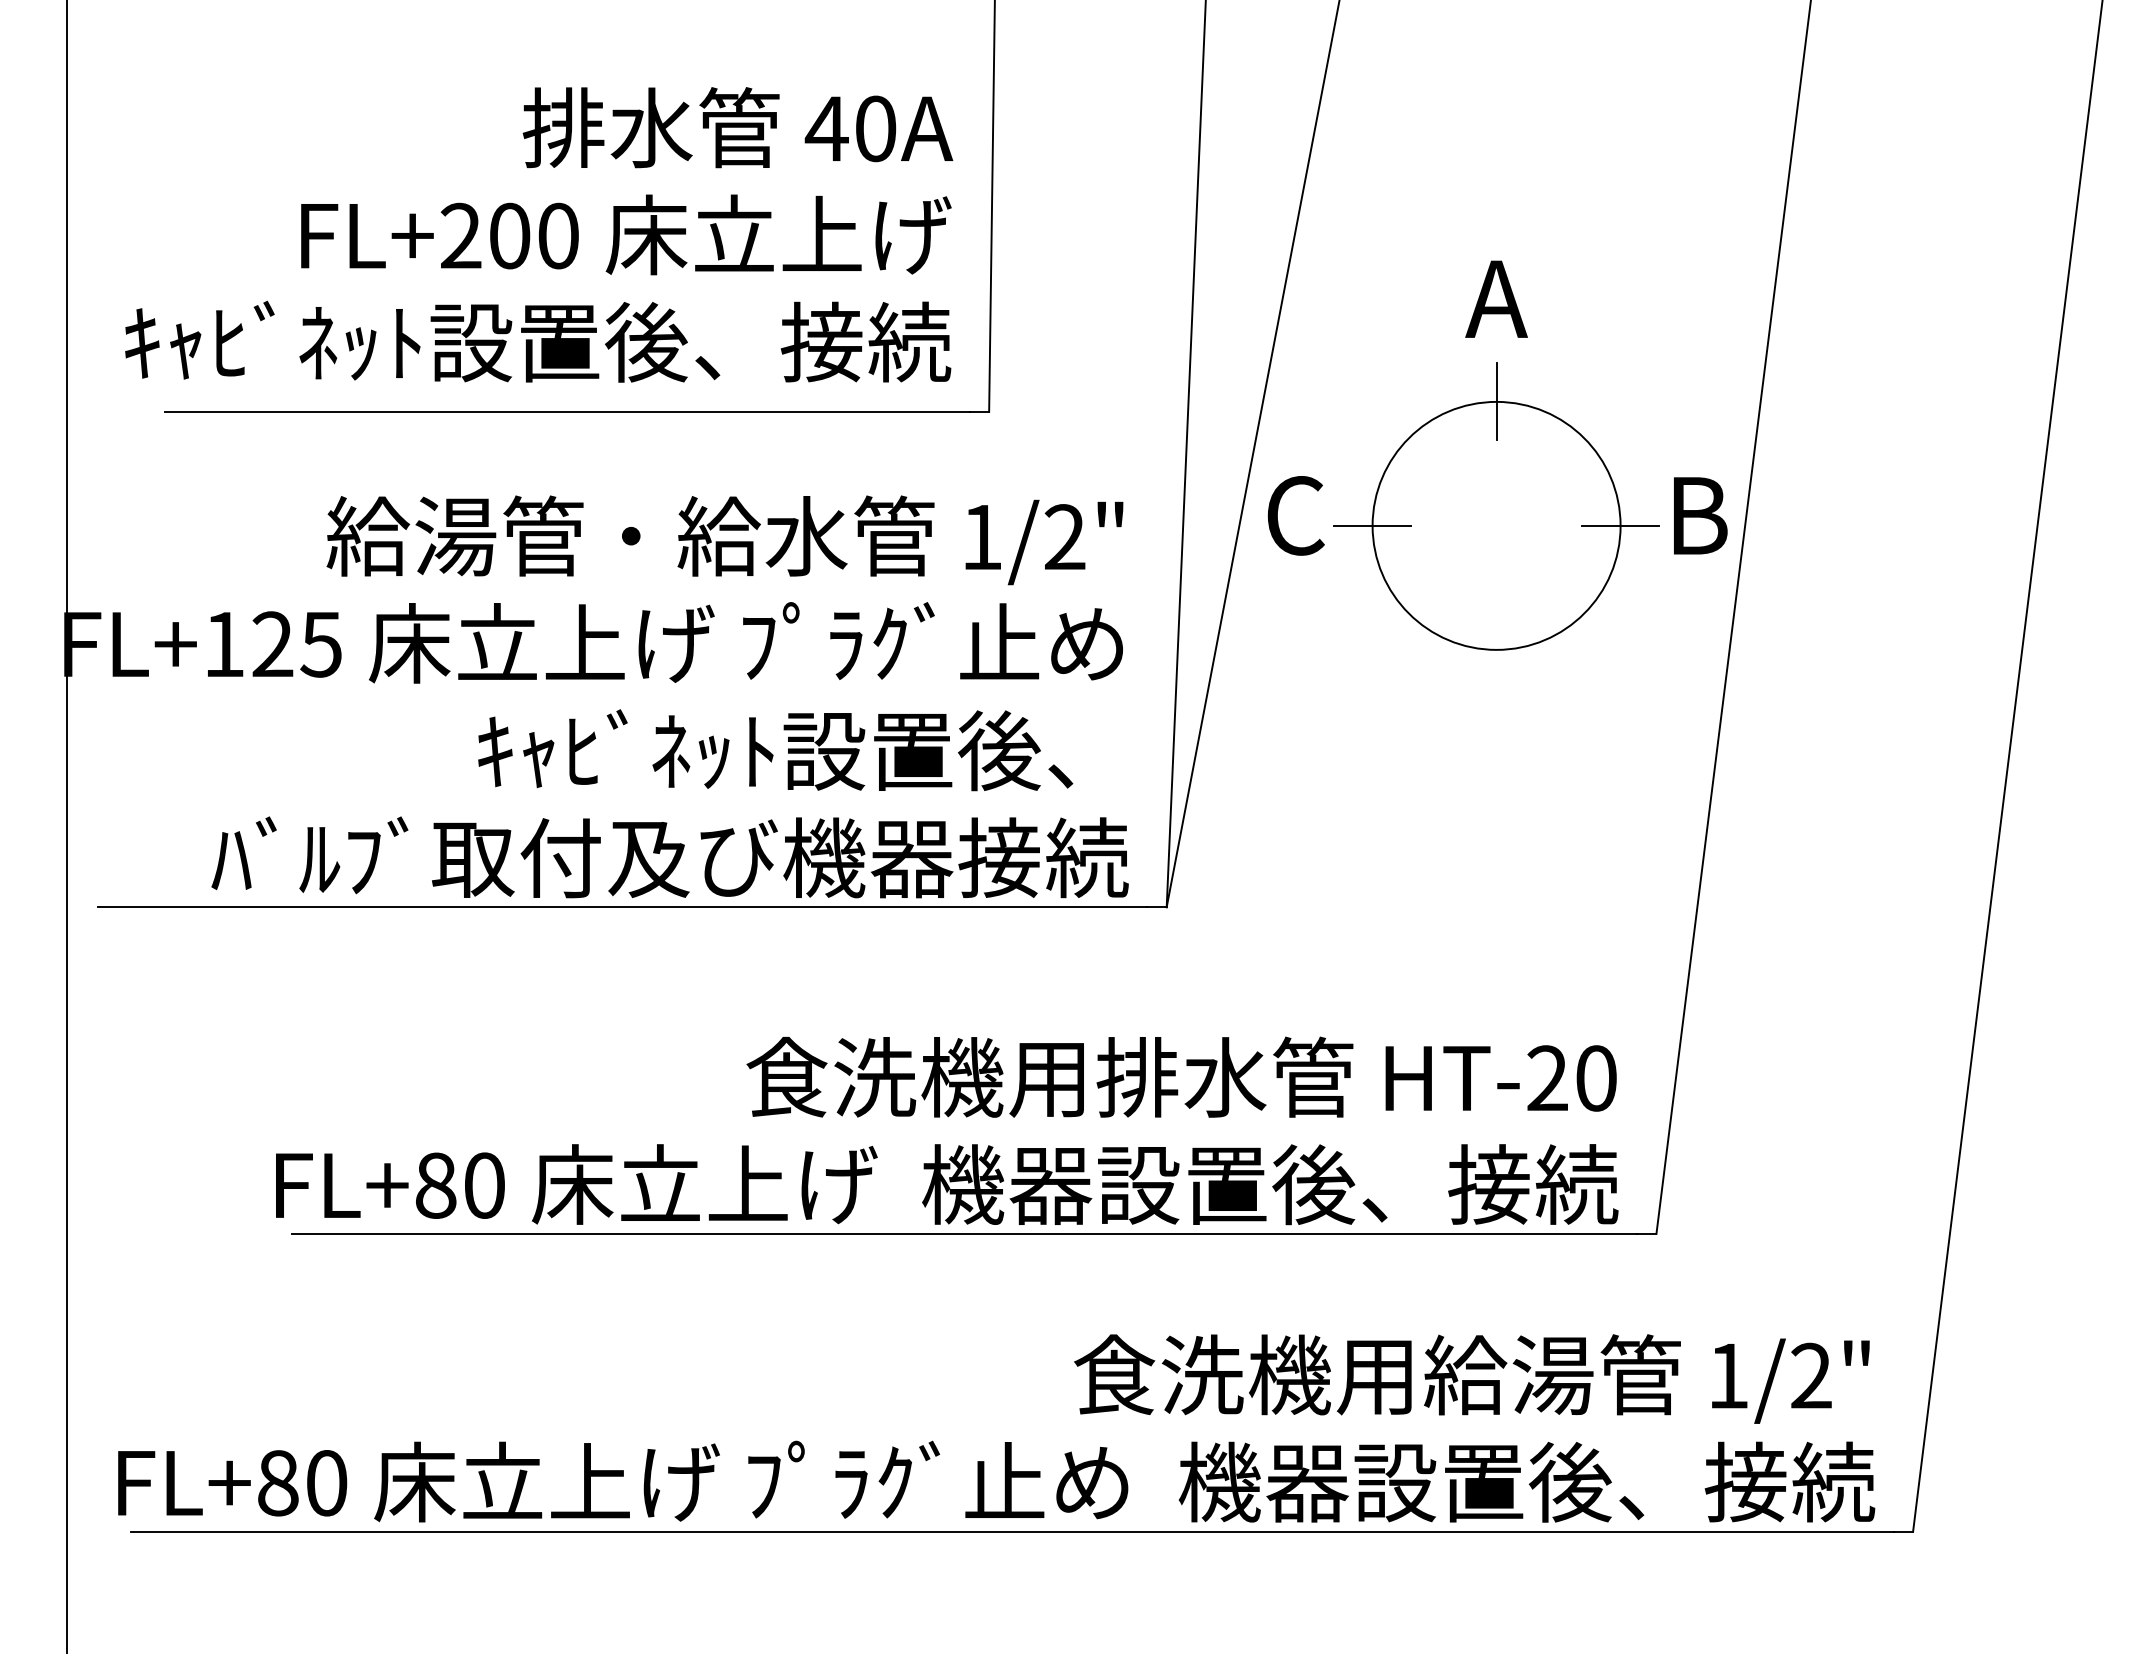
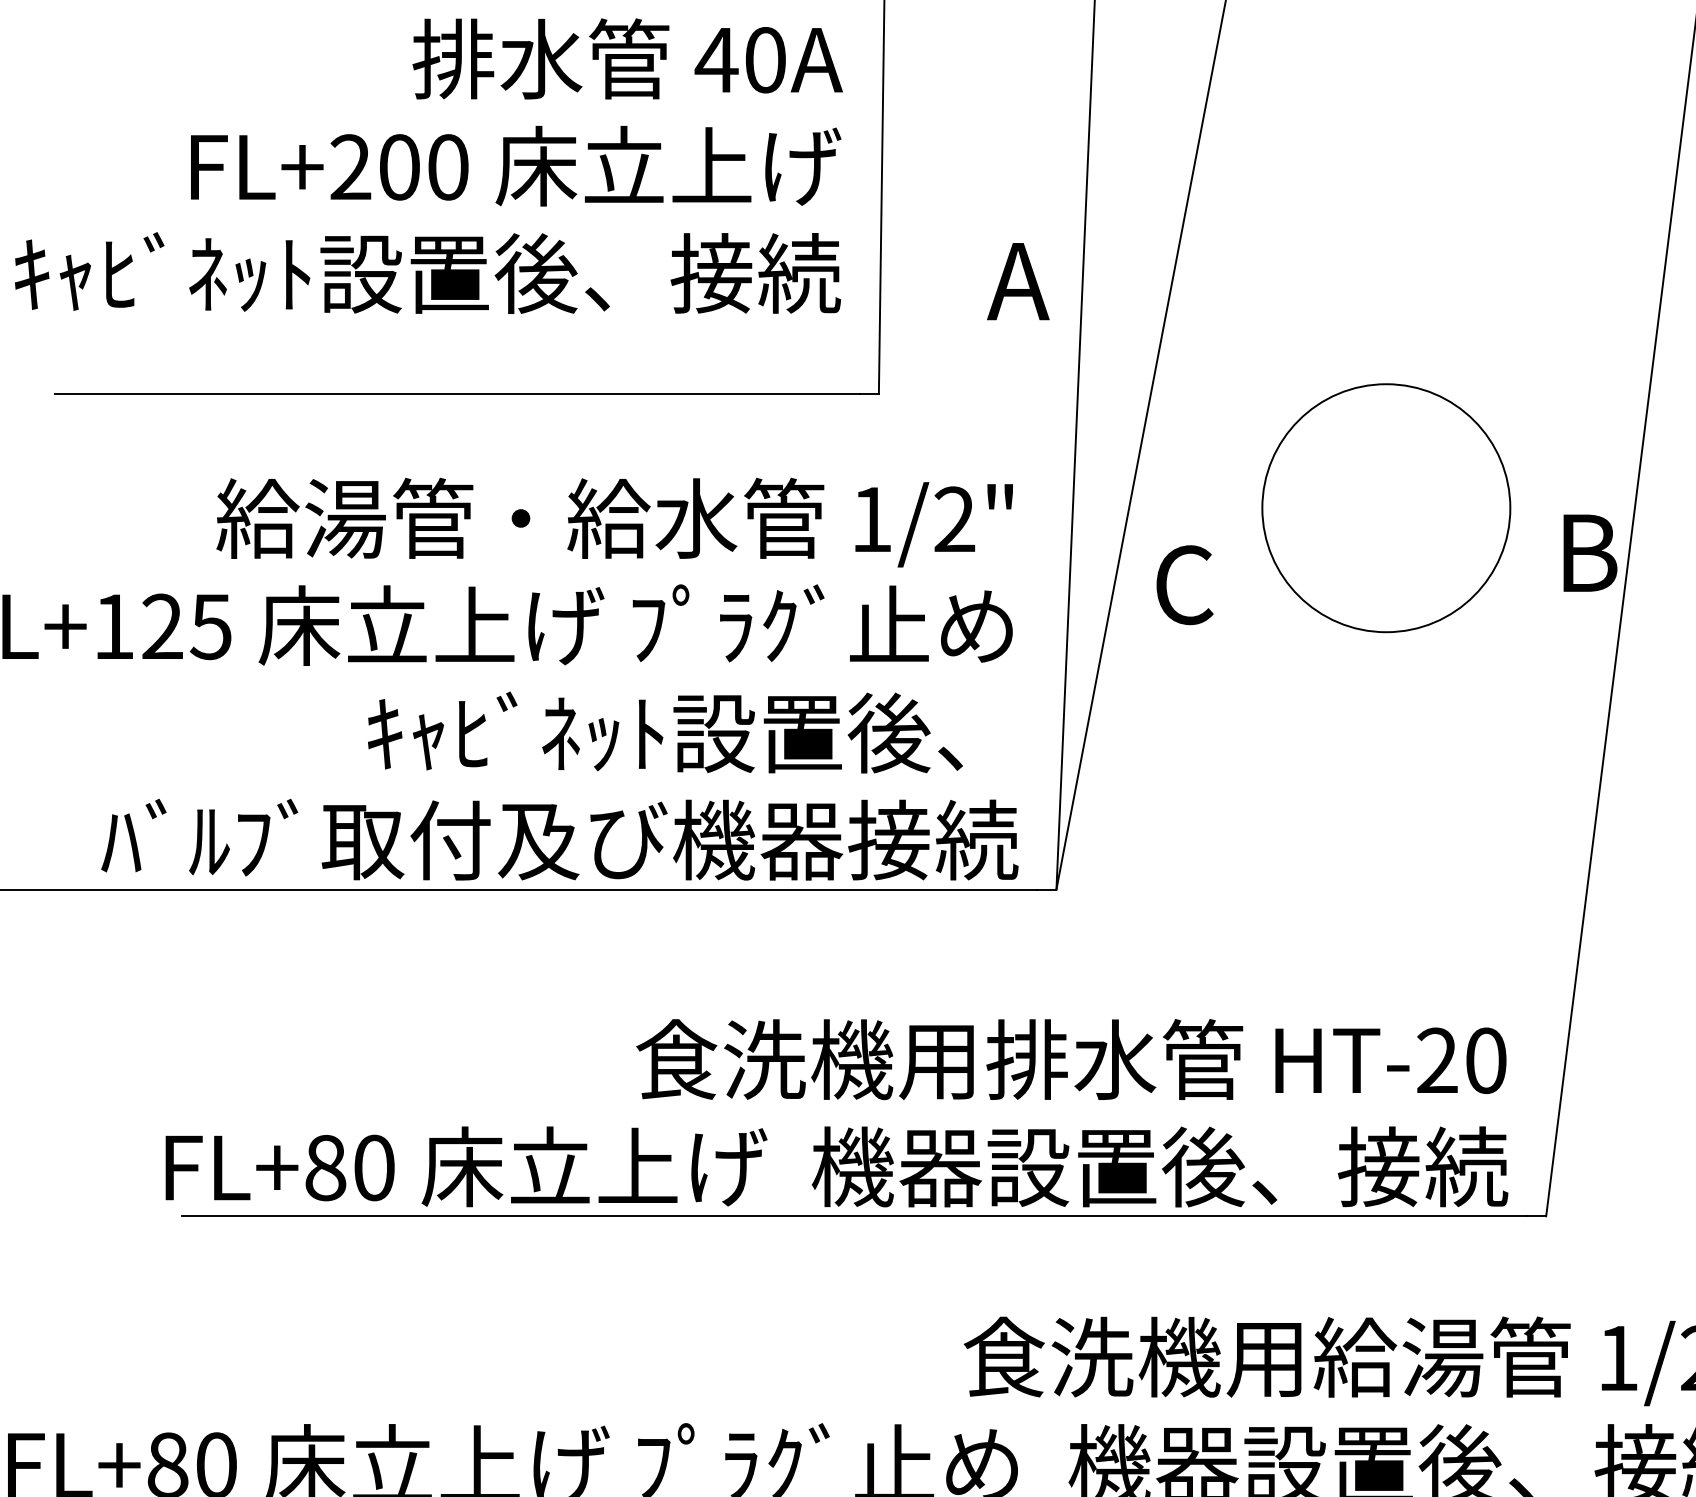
text: (539, 234) -> (429, 165), moved
text: (1496, 298) -> (1018, 280), moved
line: (1496, 401) -> (1386, 383), removed
text: (1295, 515) -> (1184, 584), moved
text: (1700, 515) -> (1590, 552), moved
line: (1372, 525) -> (1262, 507), removed
line: (1620, 525) -> (1510, 507), removed

